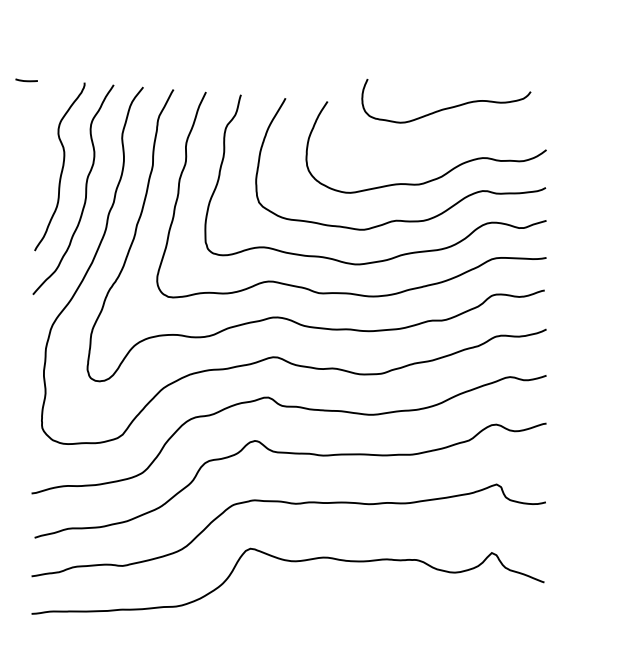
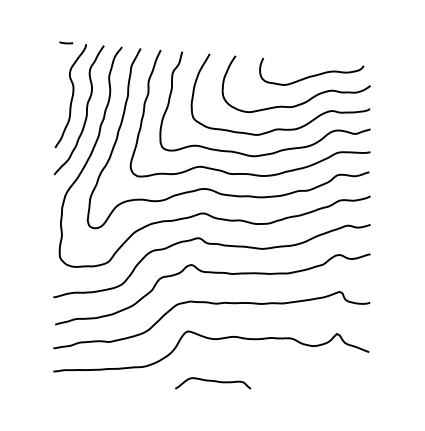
line: (27, 79) -> (66, 42), moved
curve: (445, 107) -> (311, 75), moved
curve: (291, 630) -> (213, 381), added

